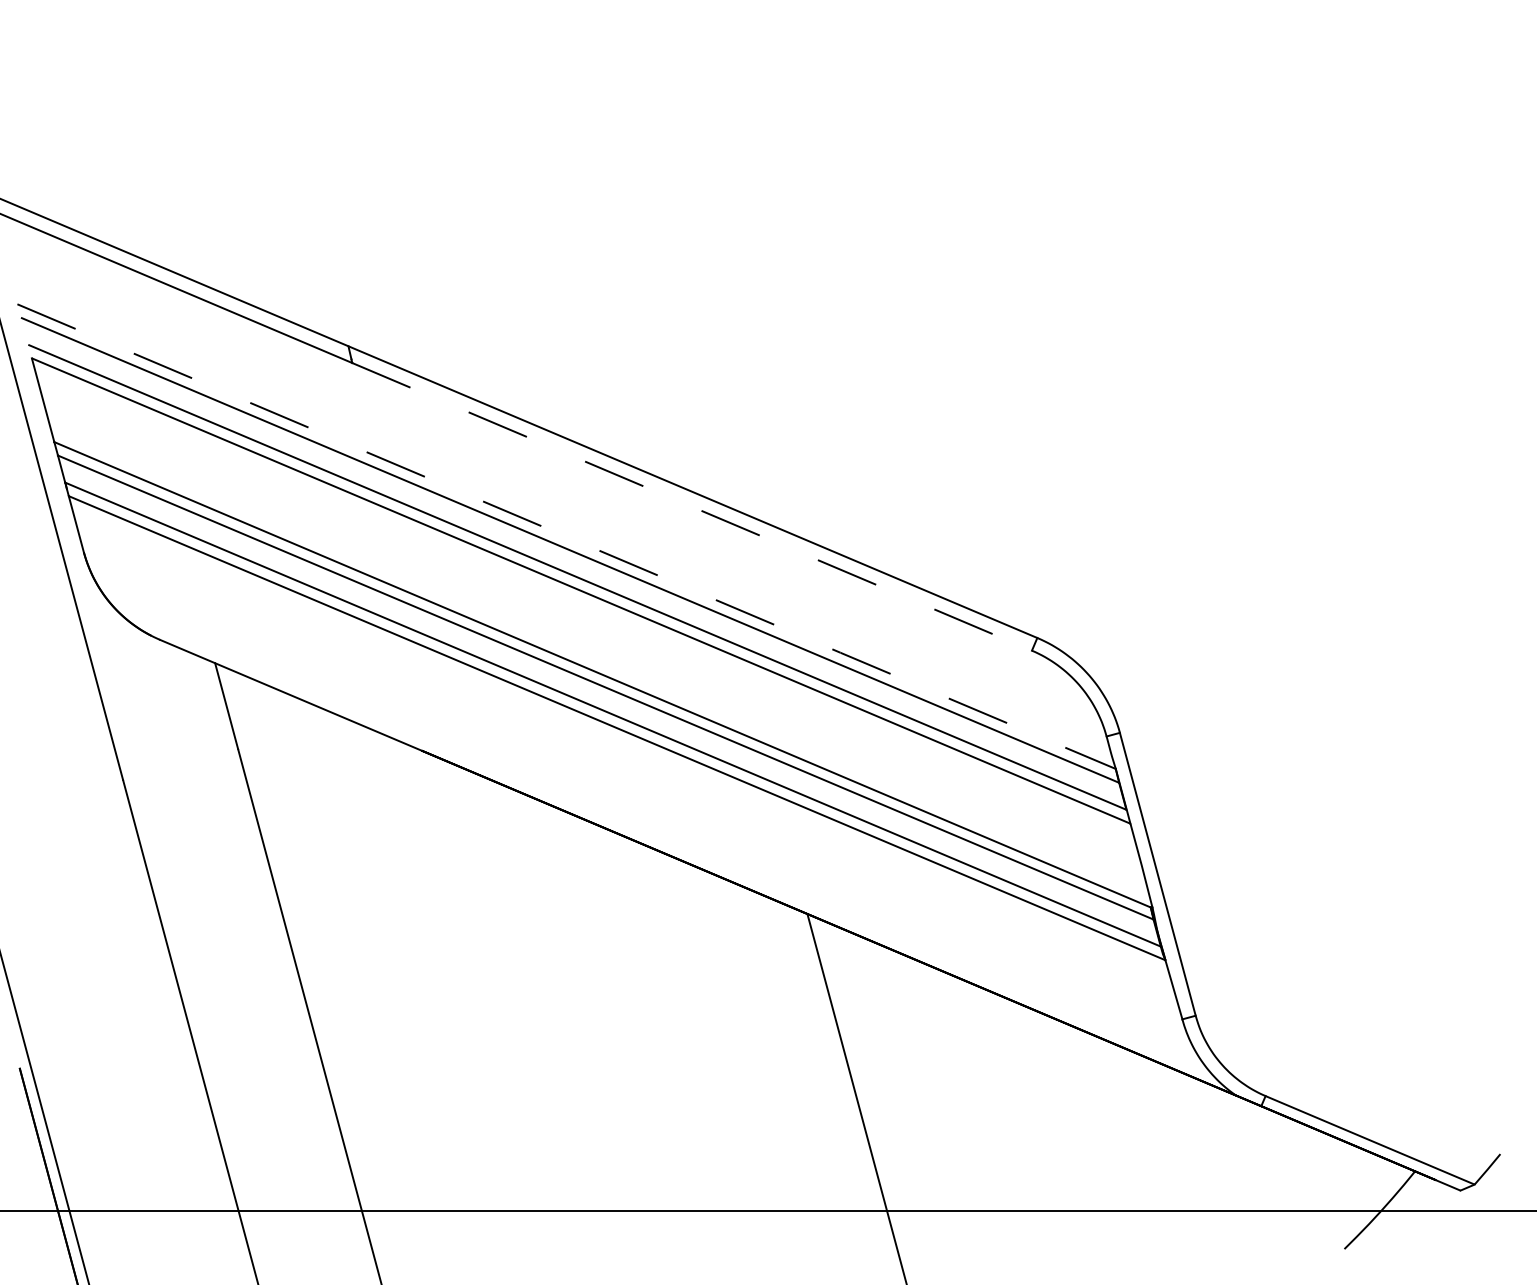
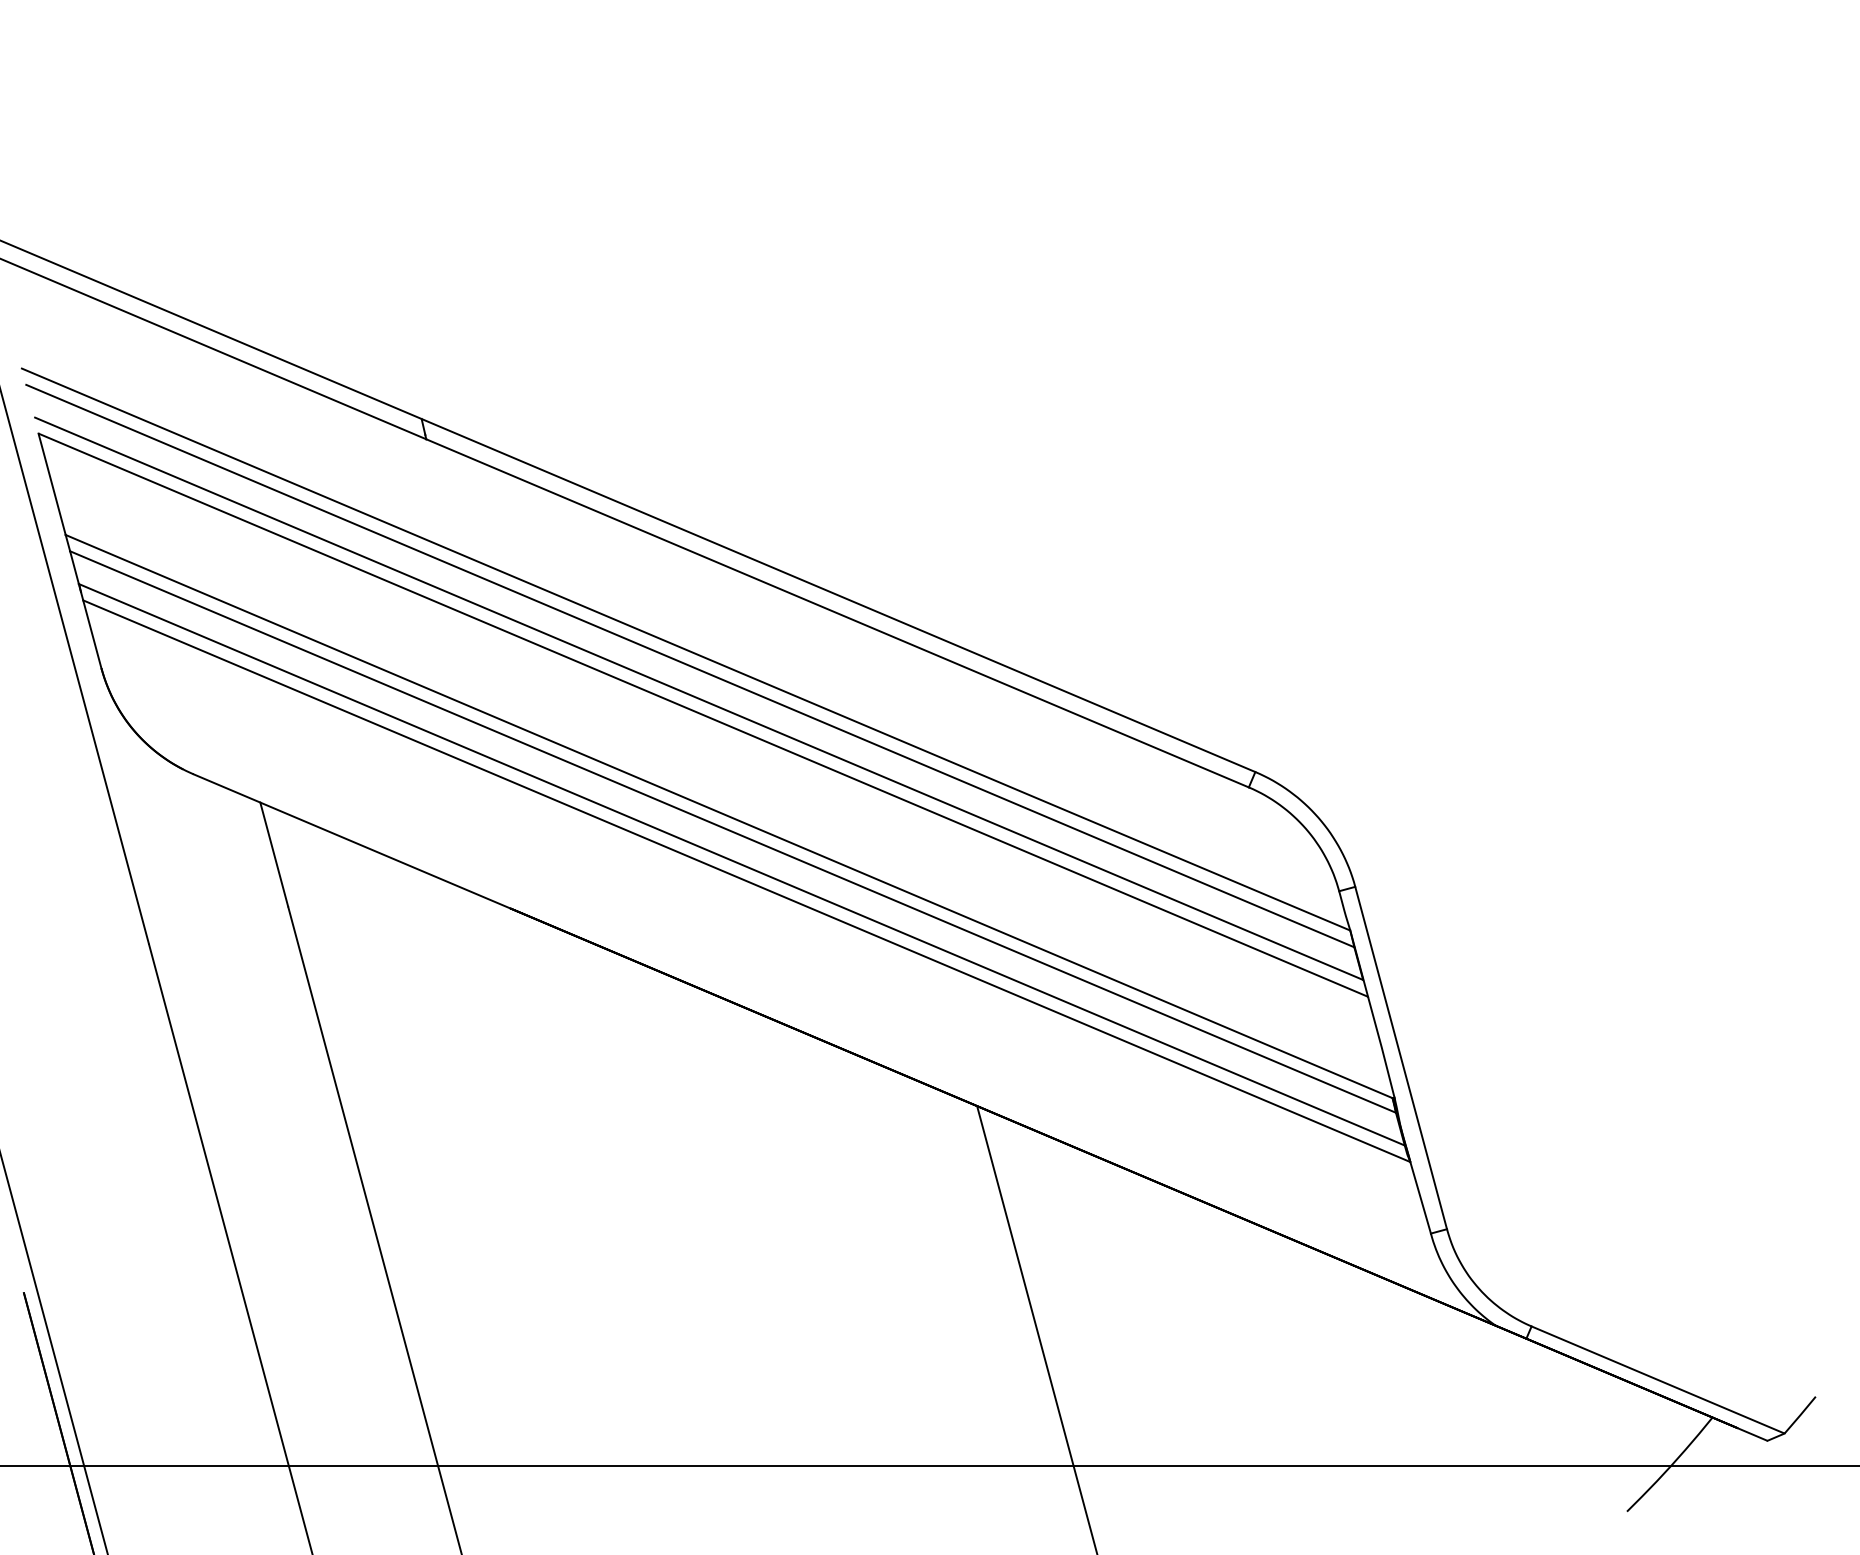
line: (692, 506) -> (837, 613), dashed -> solid
line: (567, 536) -> (686, 649), dashed -> solid

